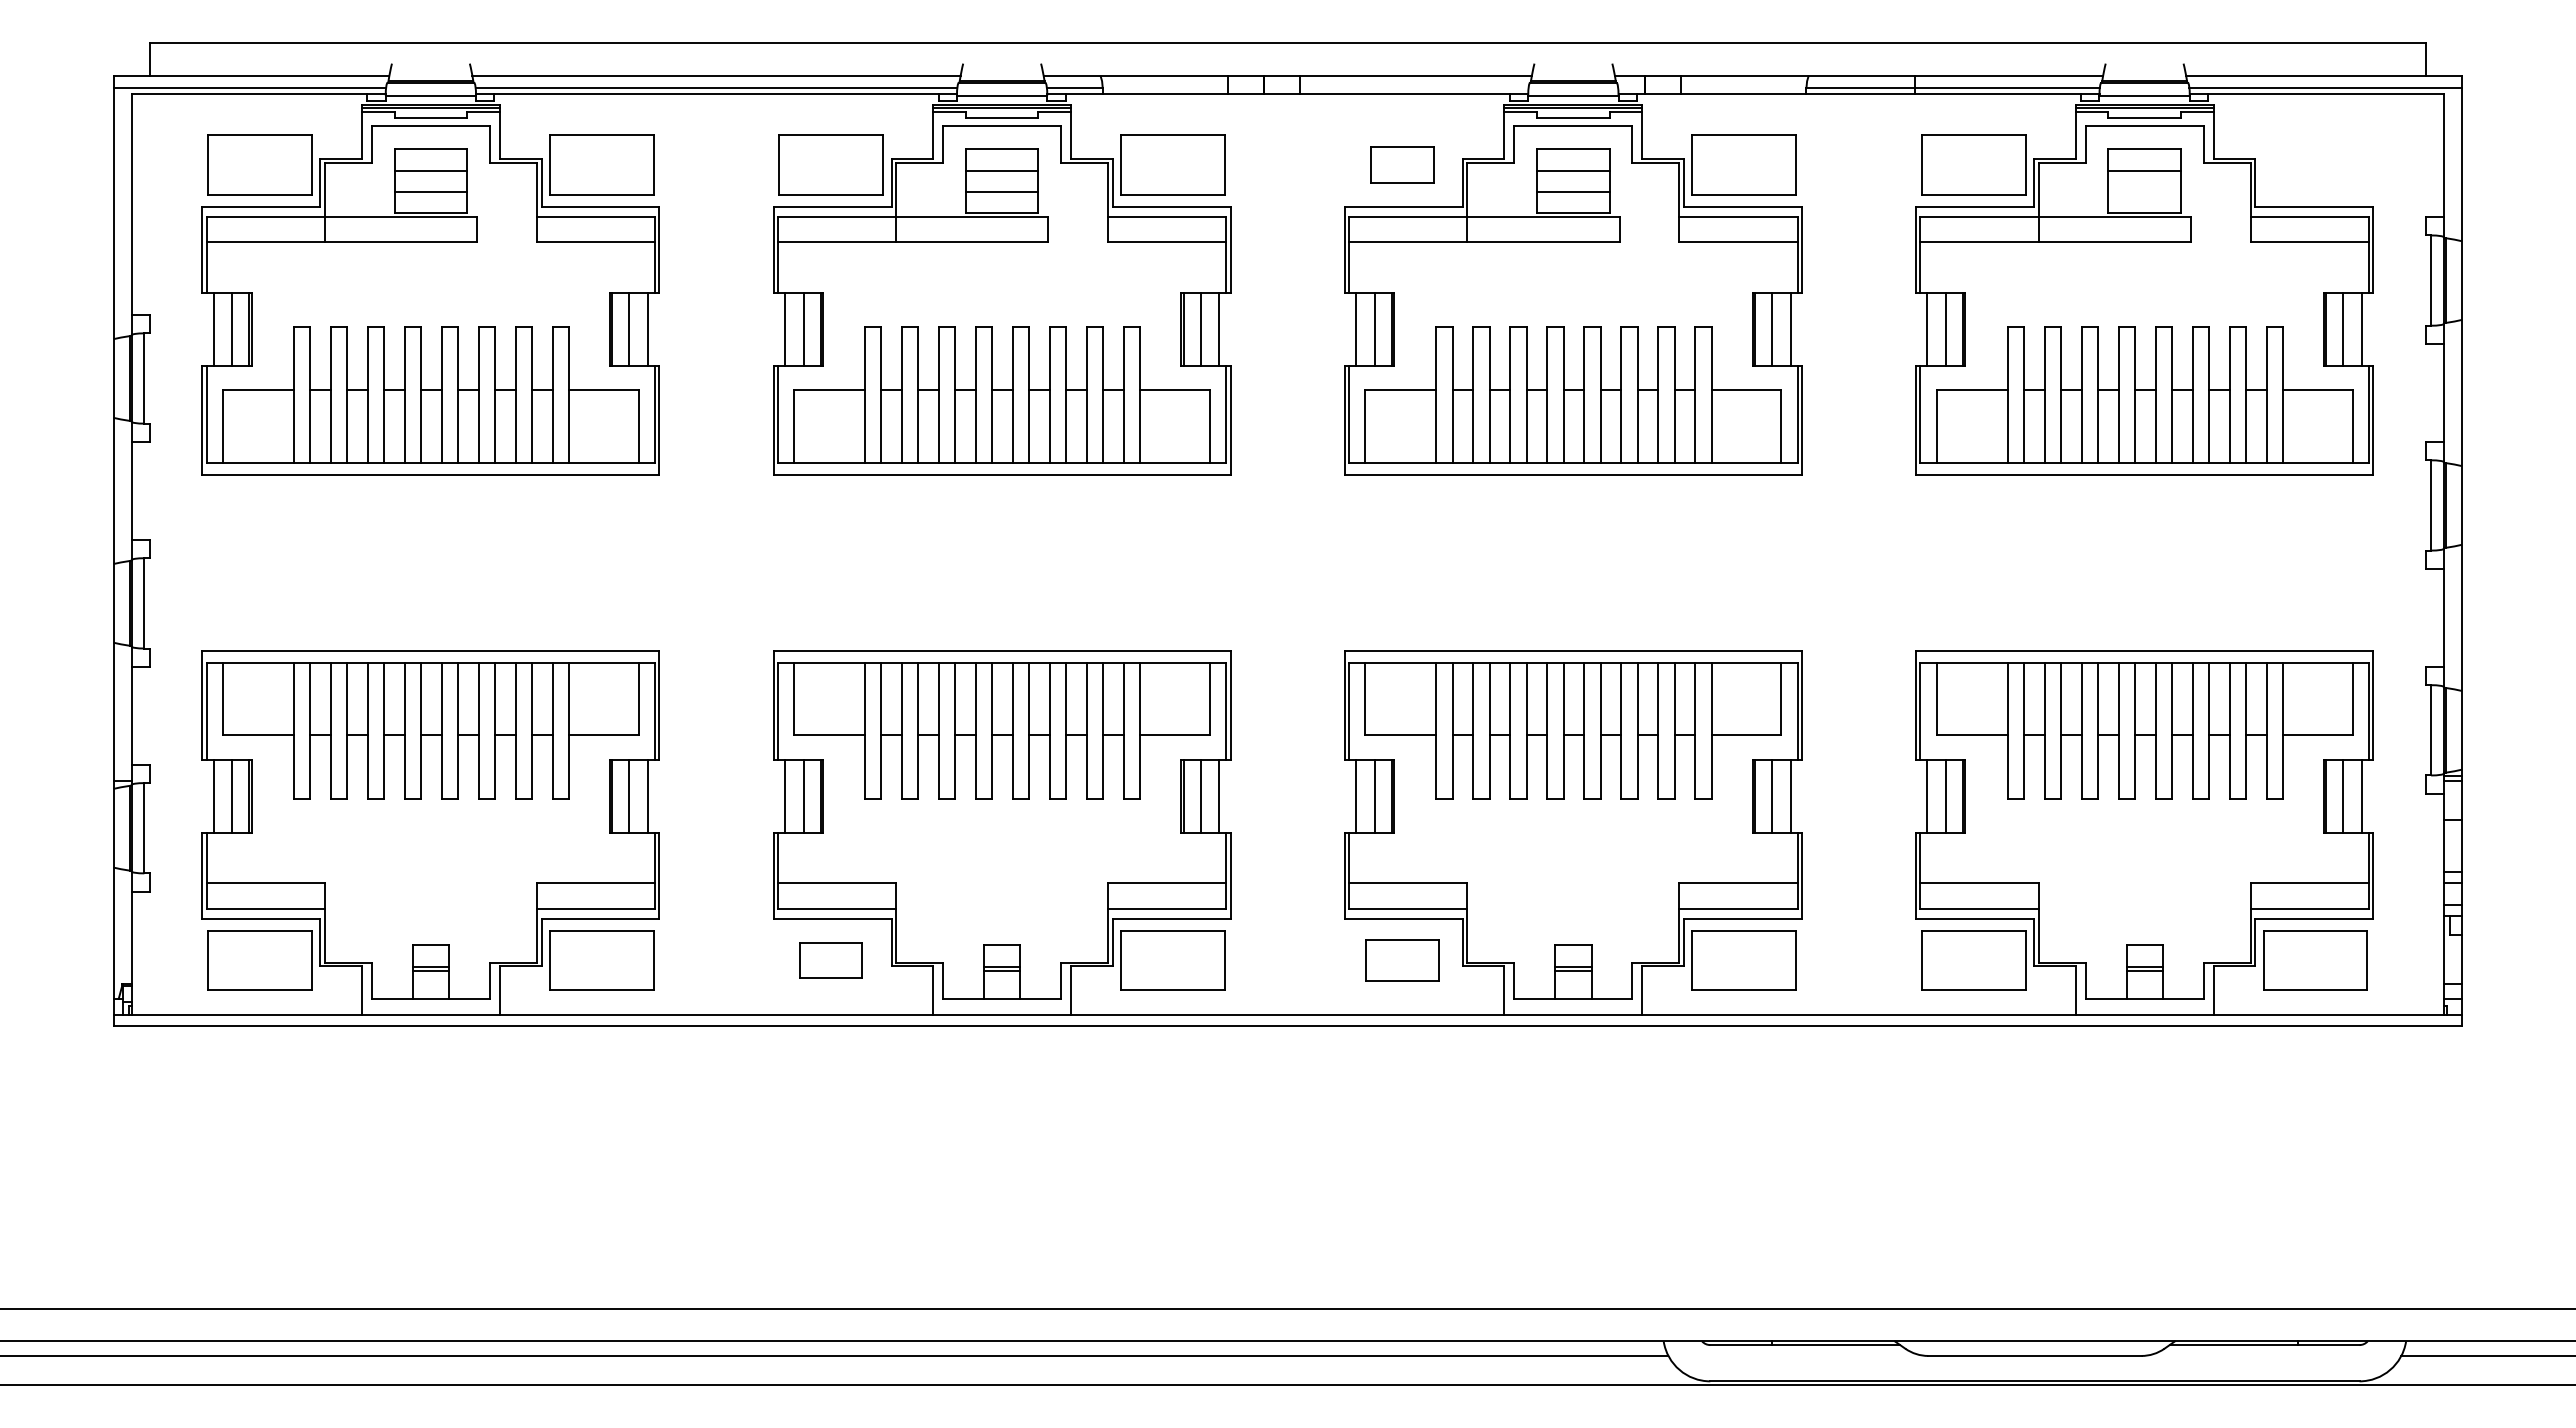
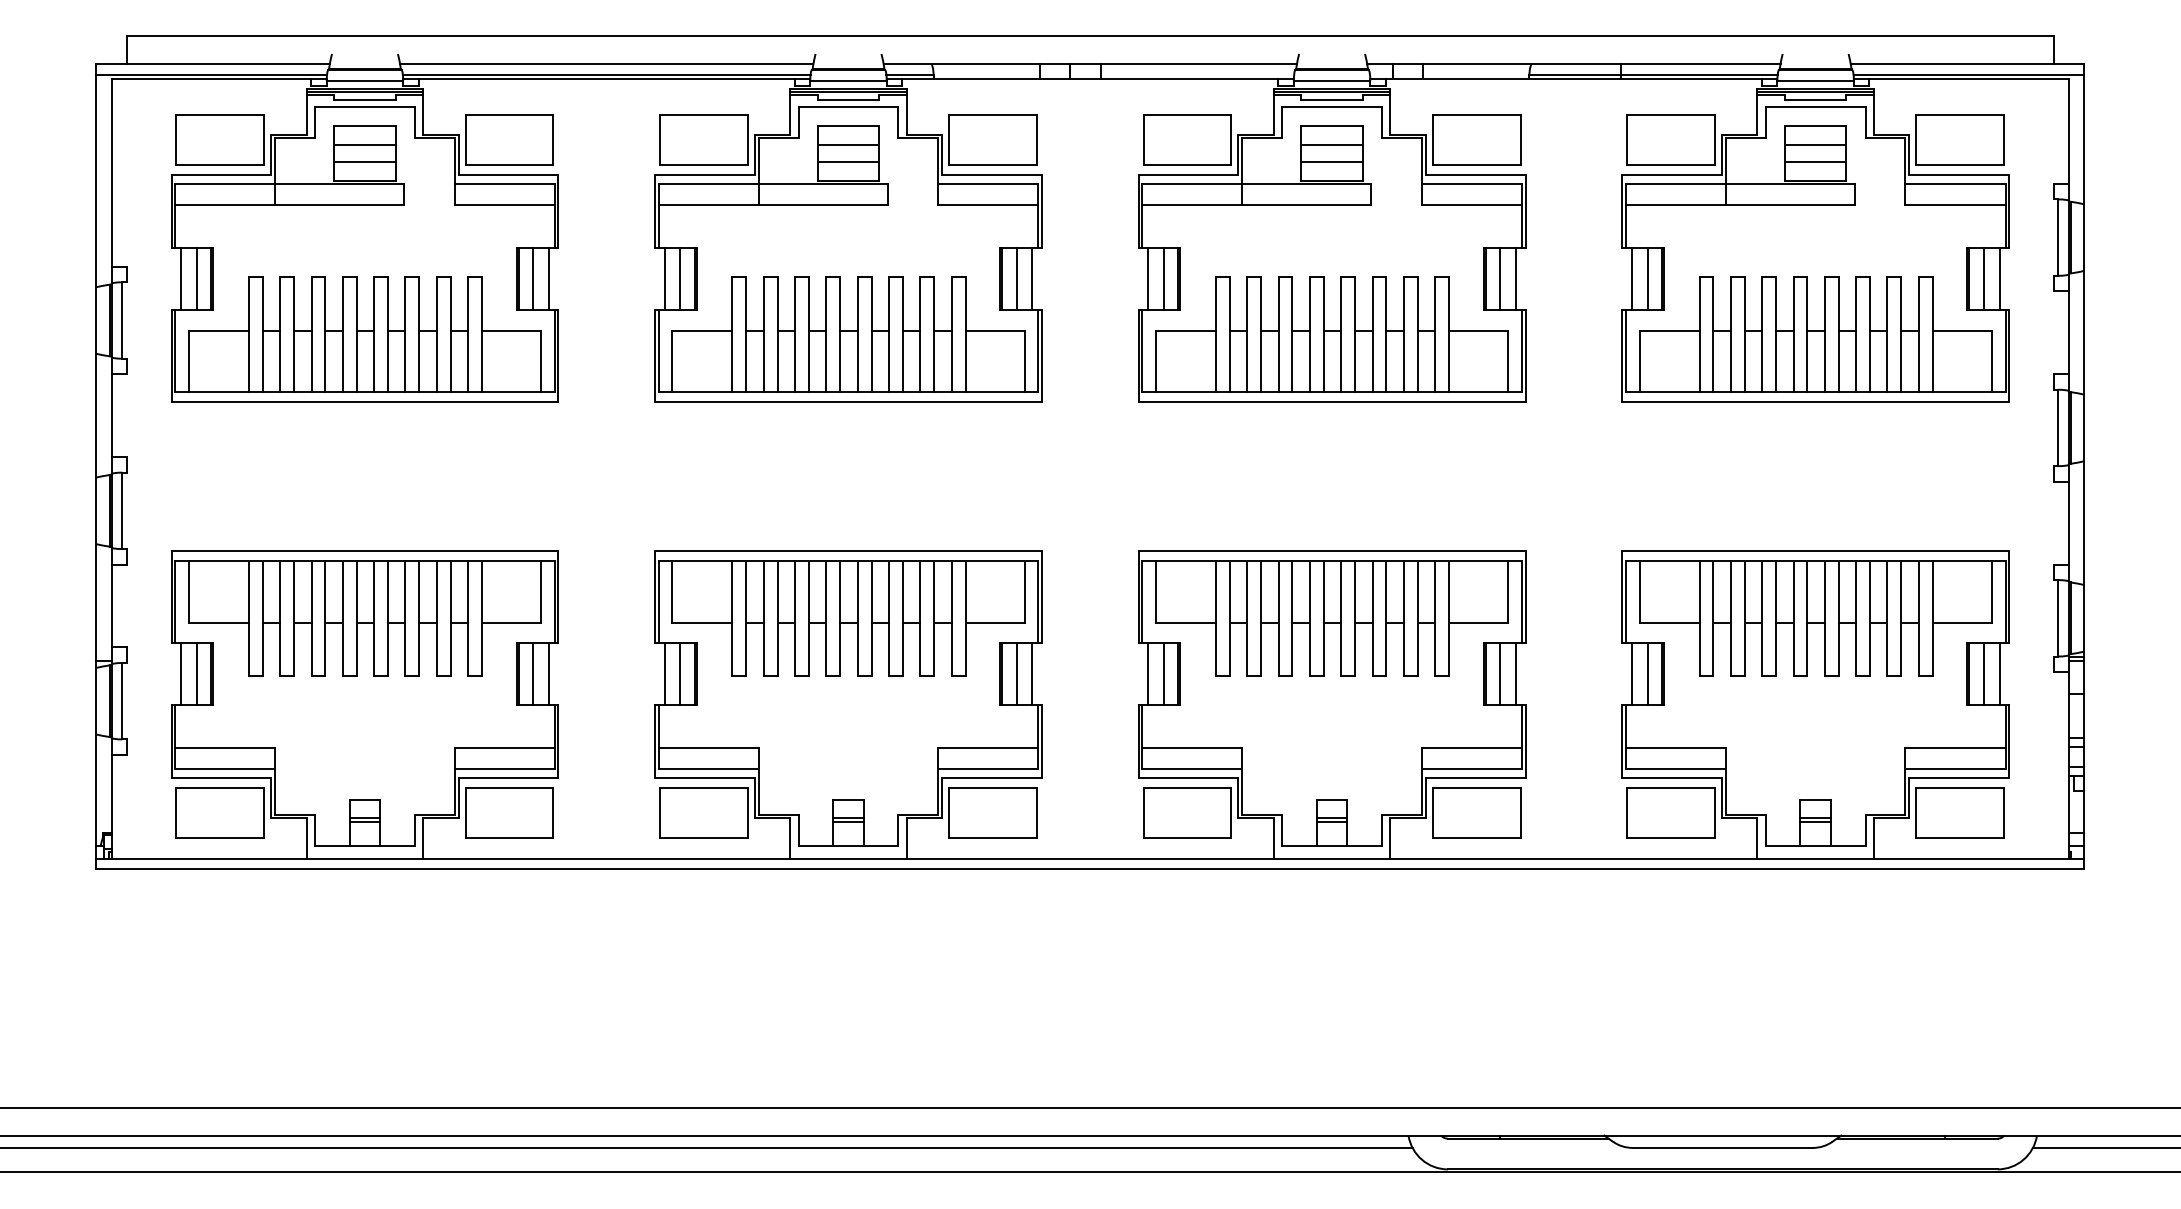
part: (1402, 164) -> (1187, 139), size x1.67
part: (2315, 164) -> (1960, 139), added
line: (2144, 191) -> (1815, 162), added
part: (830, 960) -> (703, 813), size x1.67
part: (1402, 960) -> (1187, 813), size x1.43

